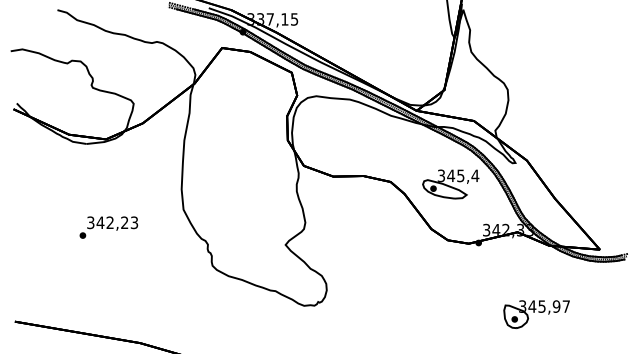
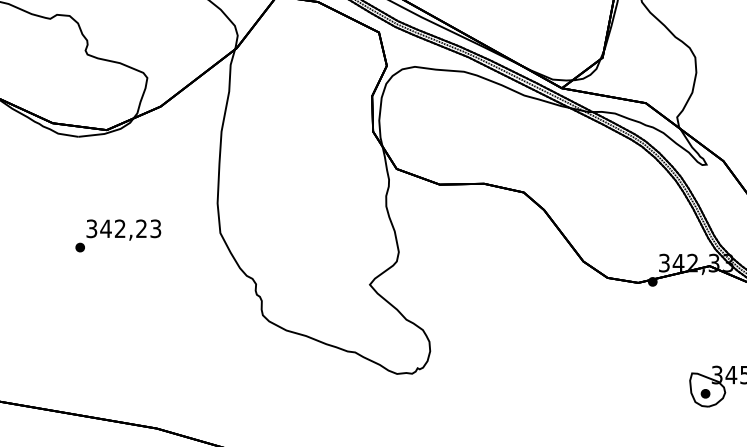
part: (450, 184) -> (611, 196), removed
text: (108, 227) -> (117, 235), moved

